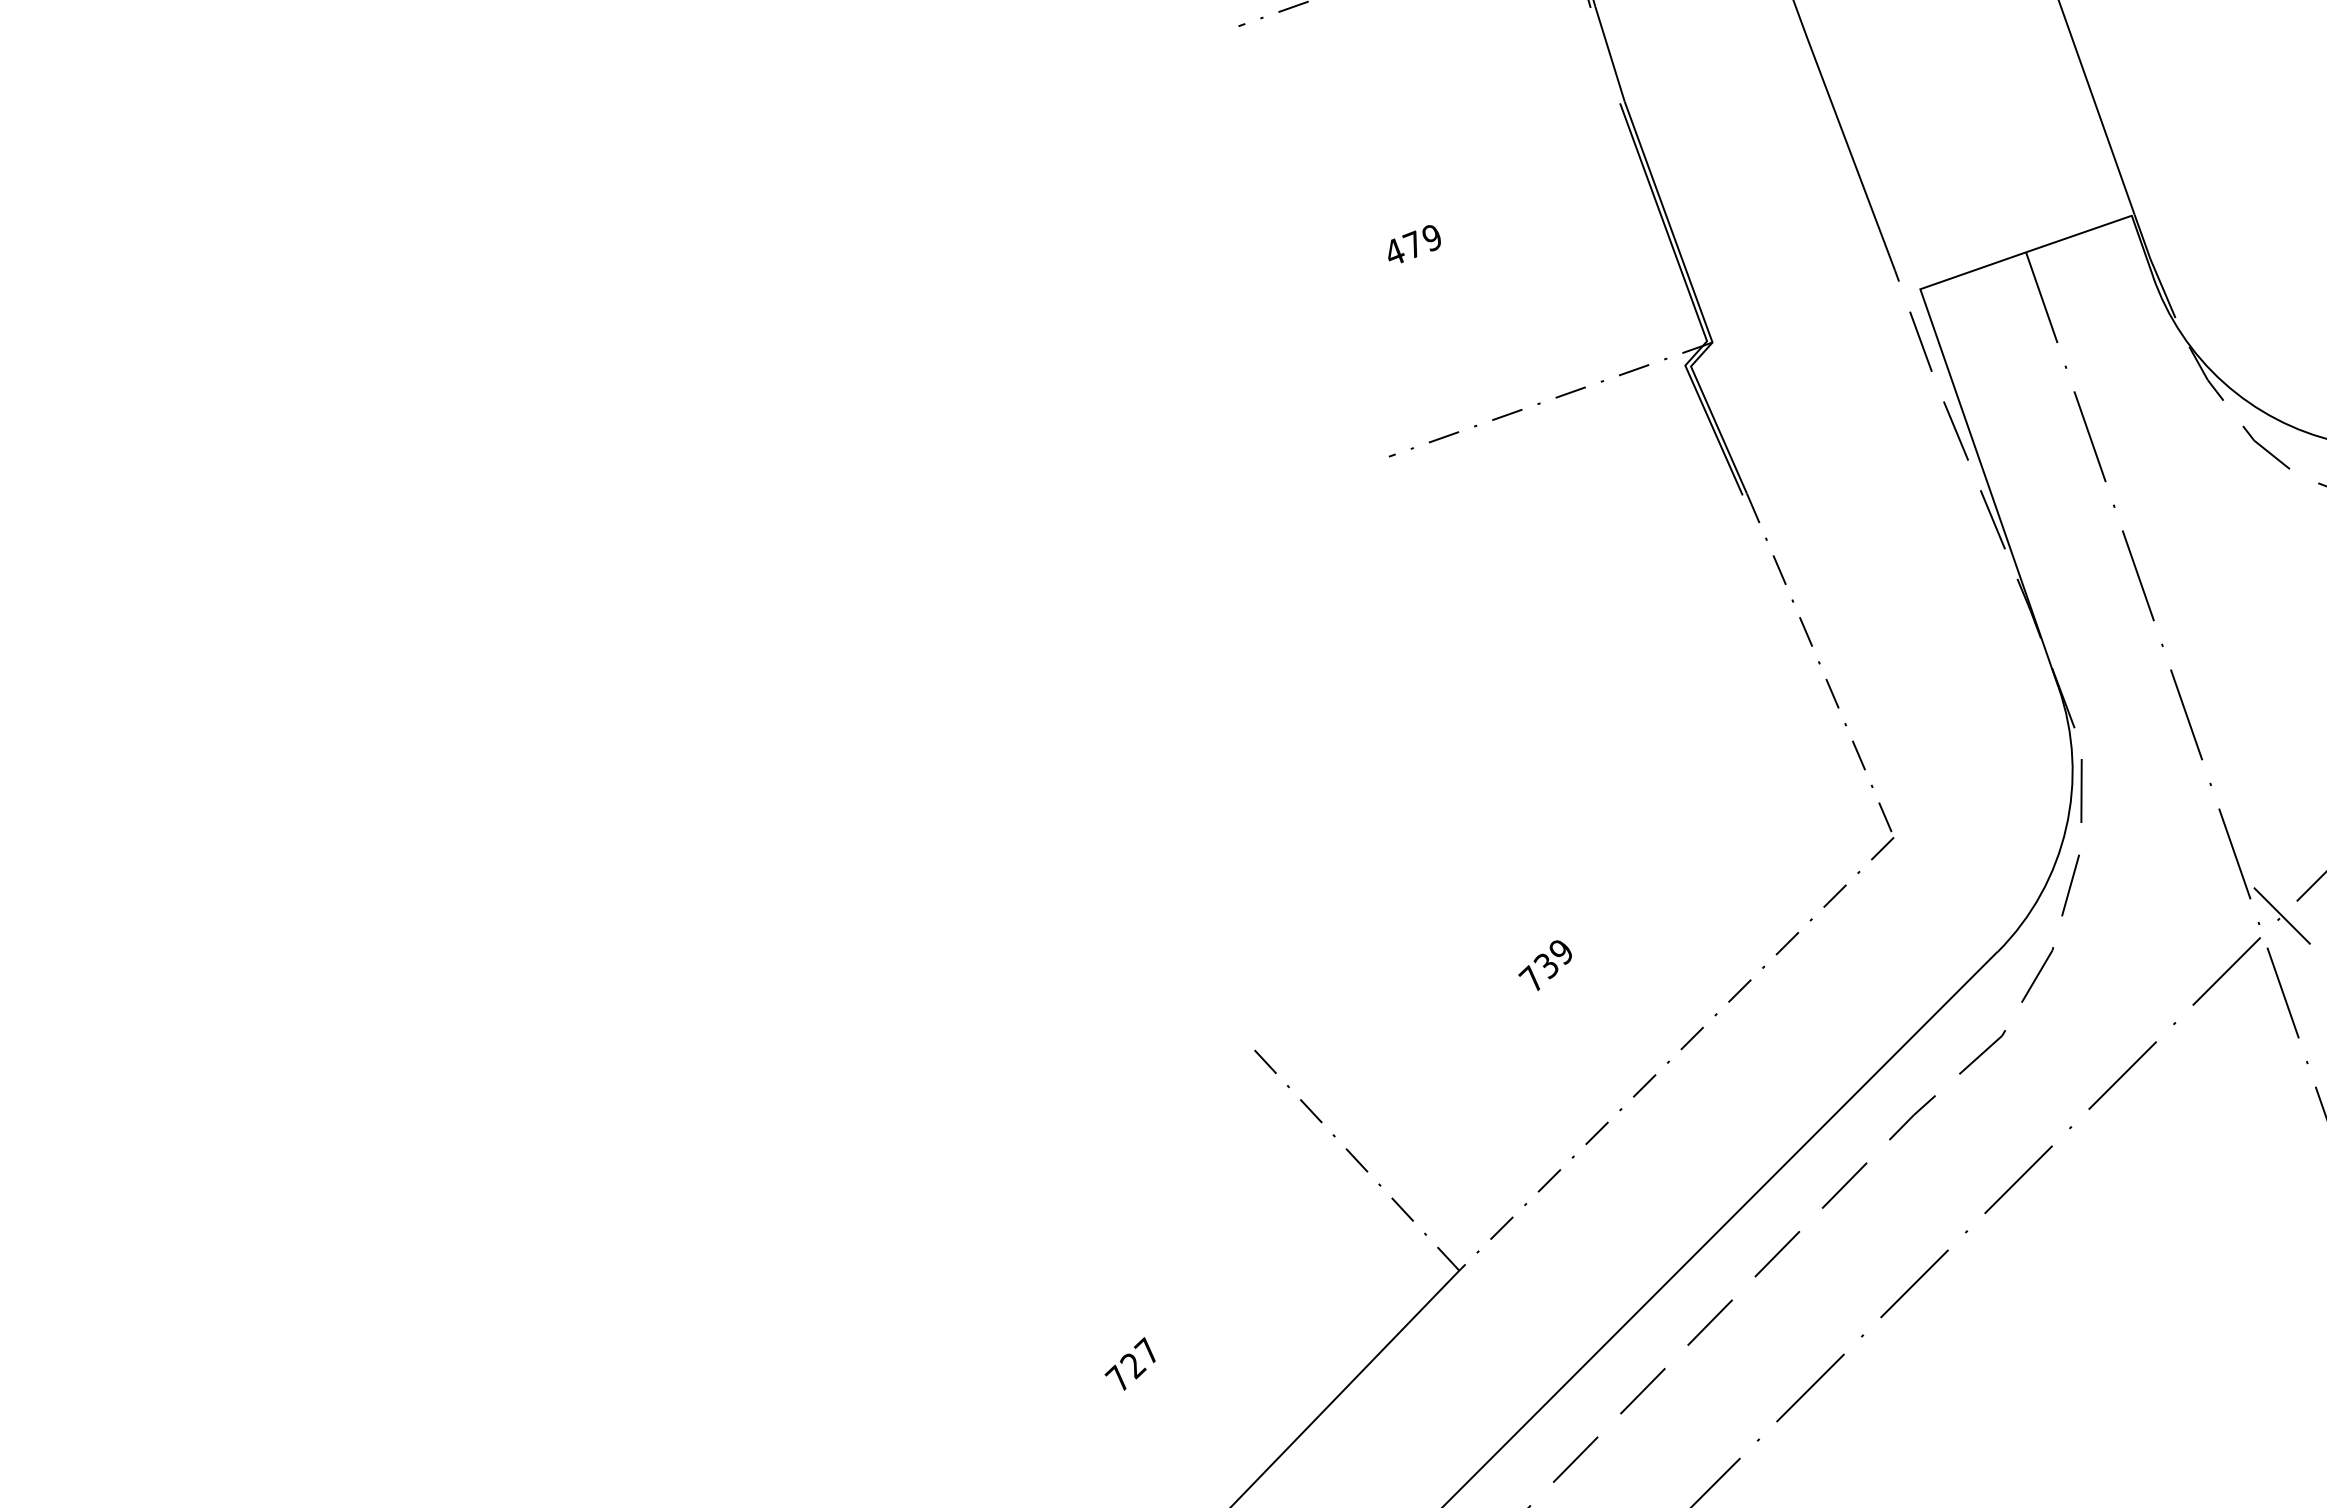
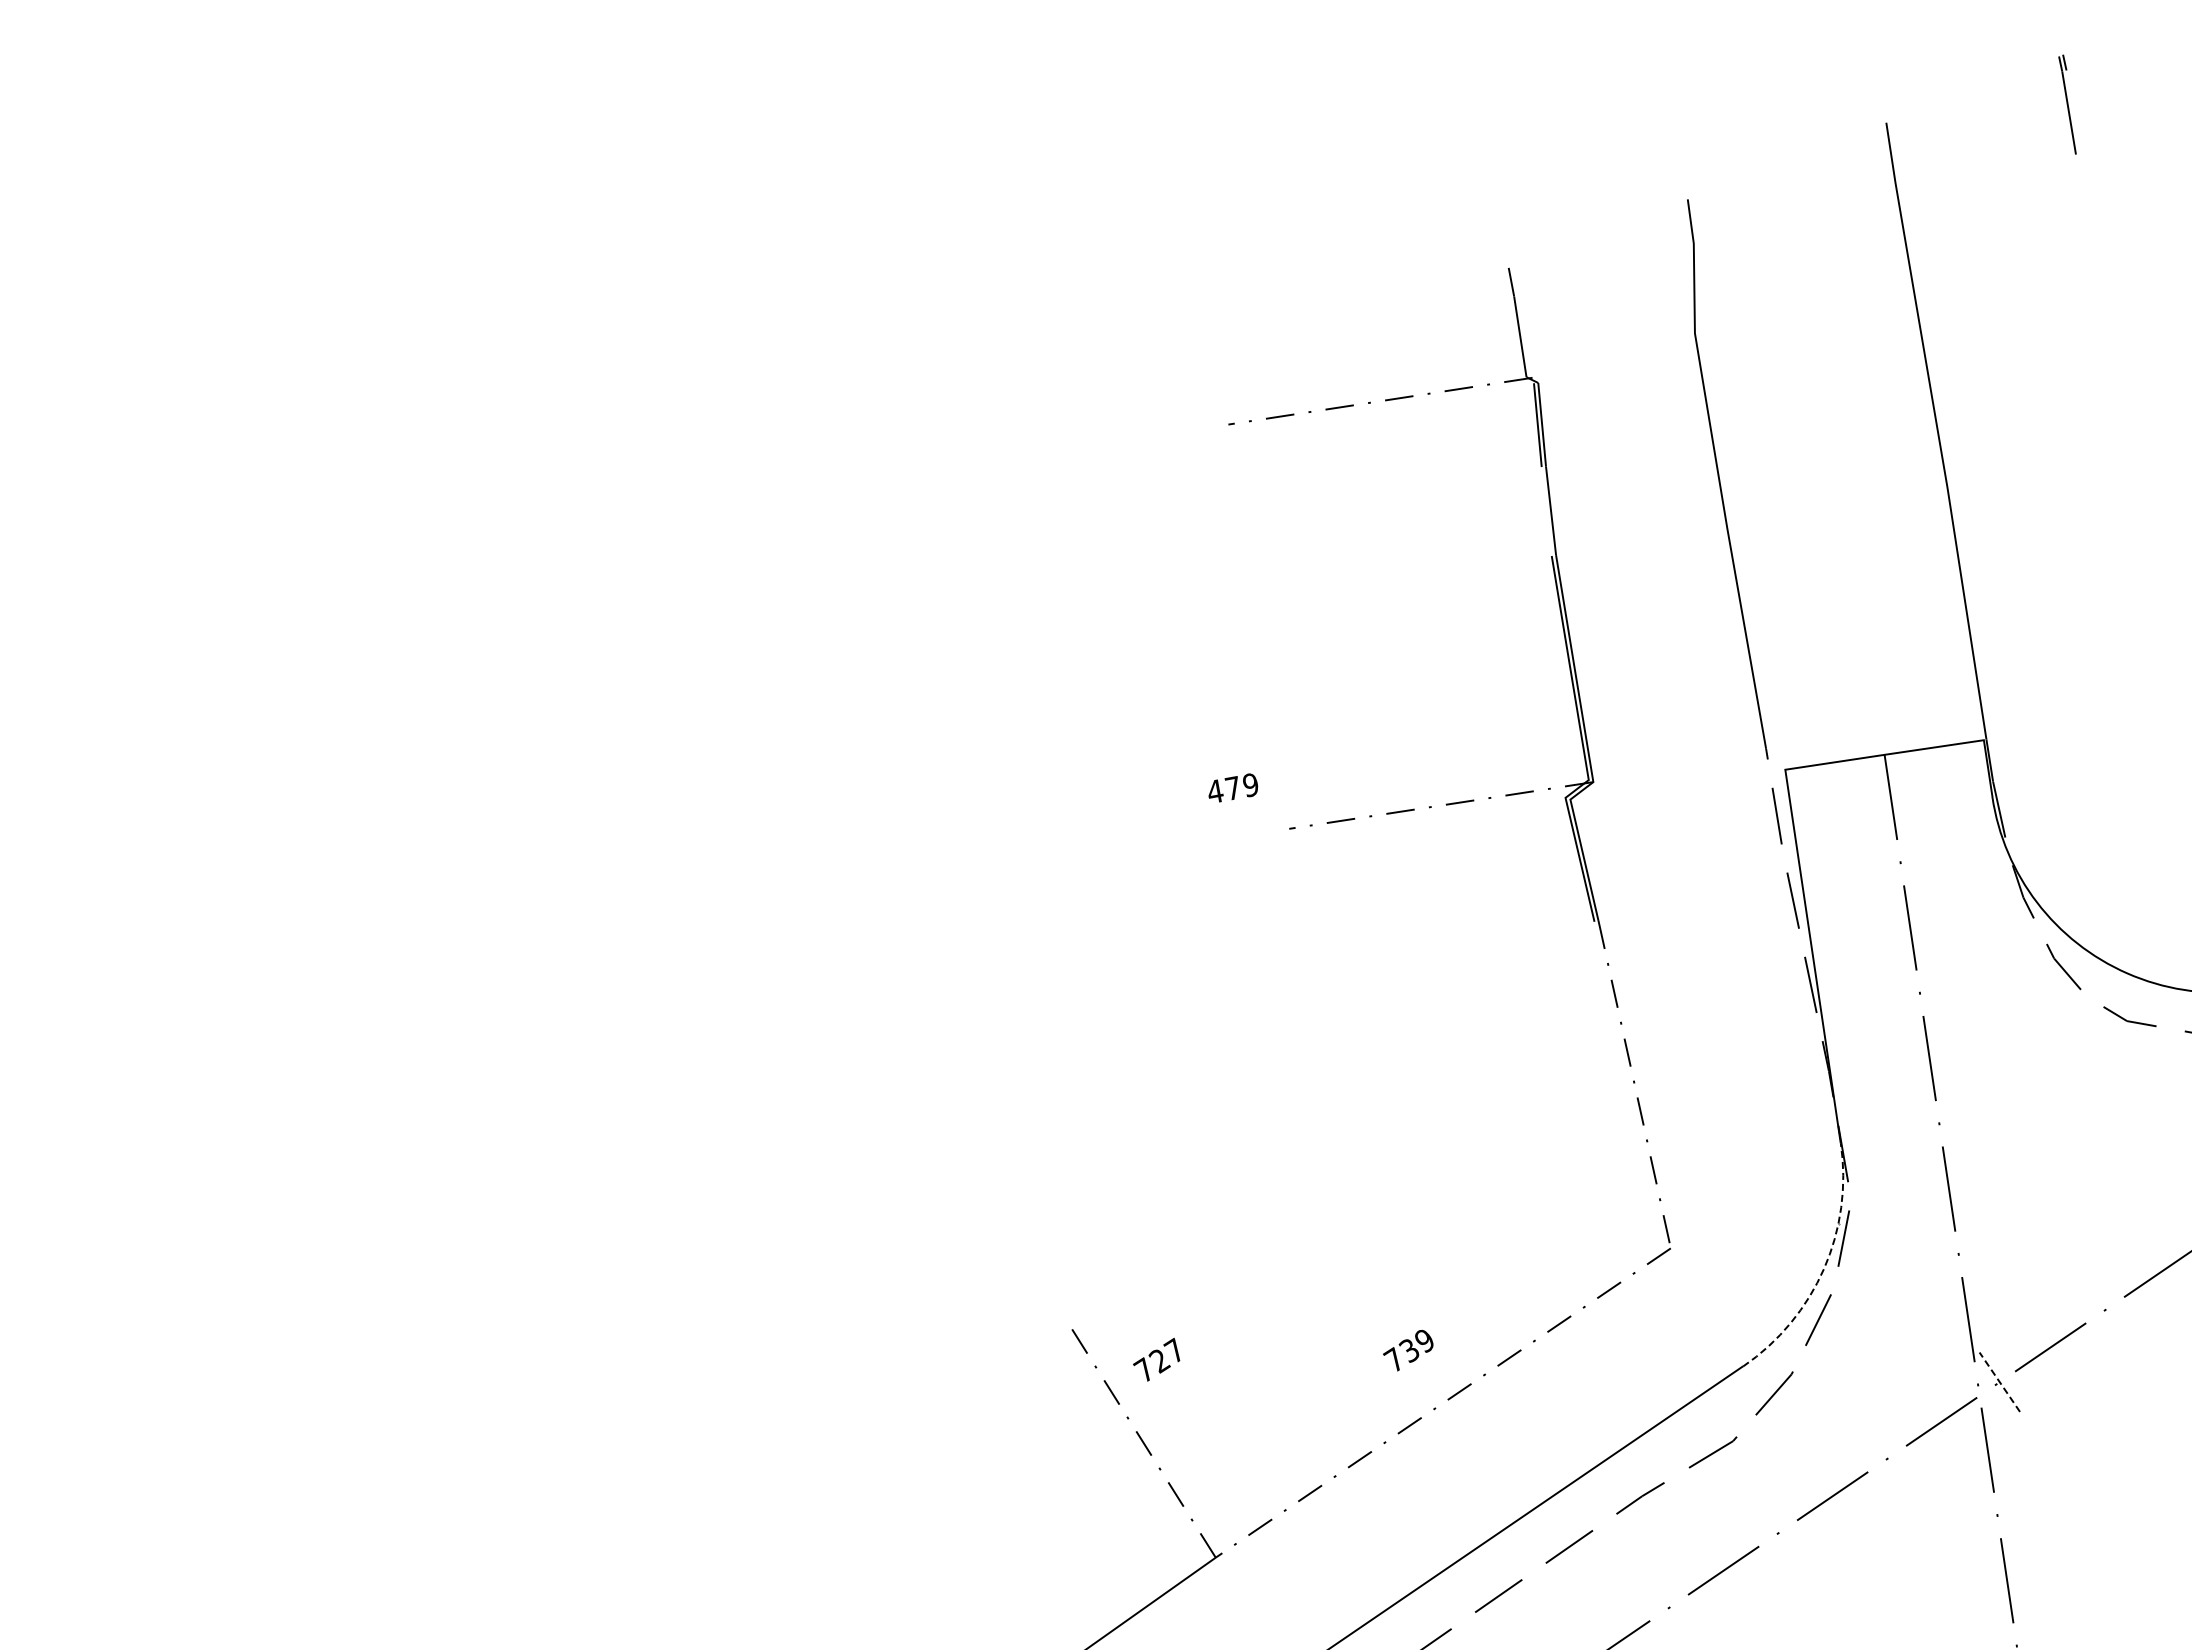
text: (1413, 243) -> (1233, 787), moved
arc: (2066, 827) -> (1824, 1268), solid -> dashed
line: (2281, 916) -> (1999, 1382), solid -> dashed
text: (1545, 965) -> (1408, 1350), moved
text: (1129, 1364) -> (1156, 1359), moved

